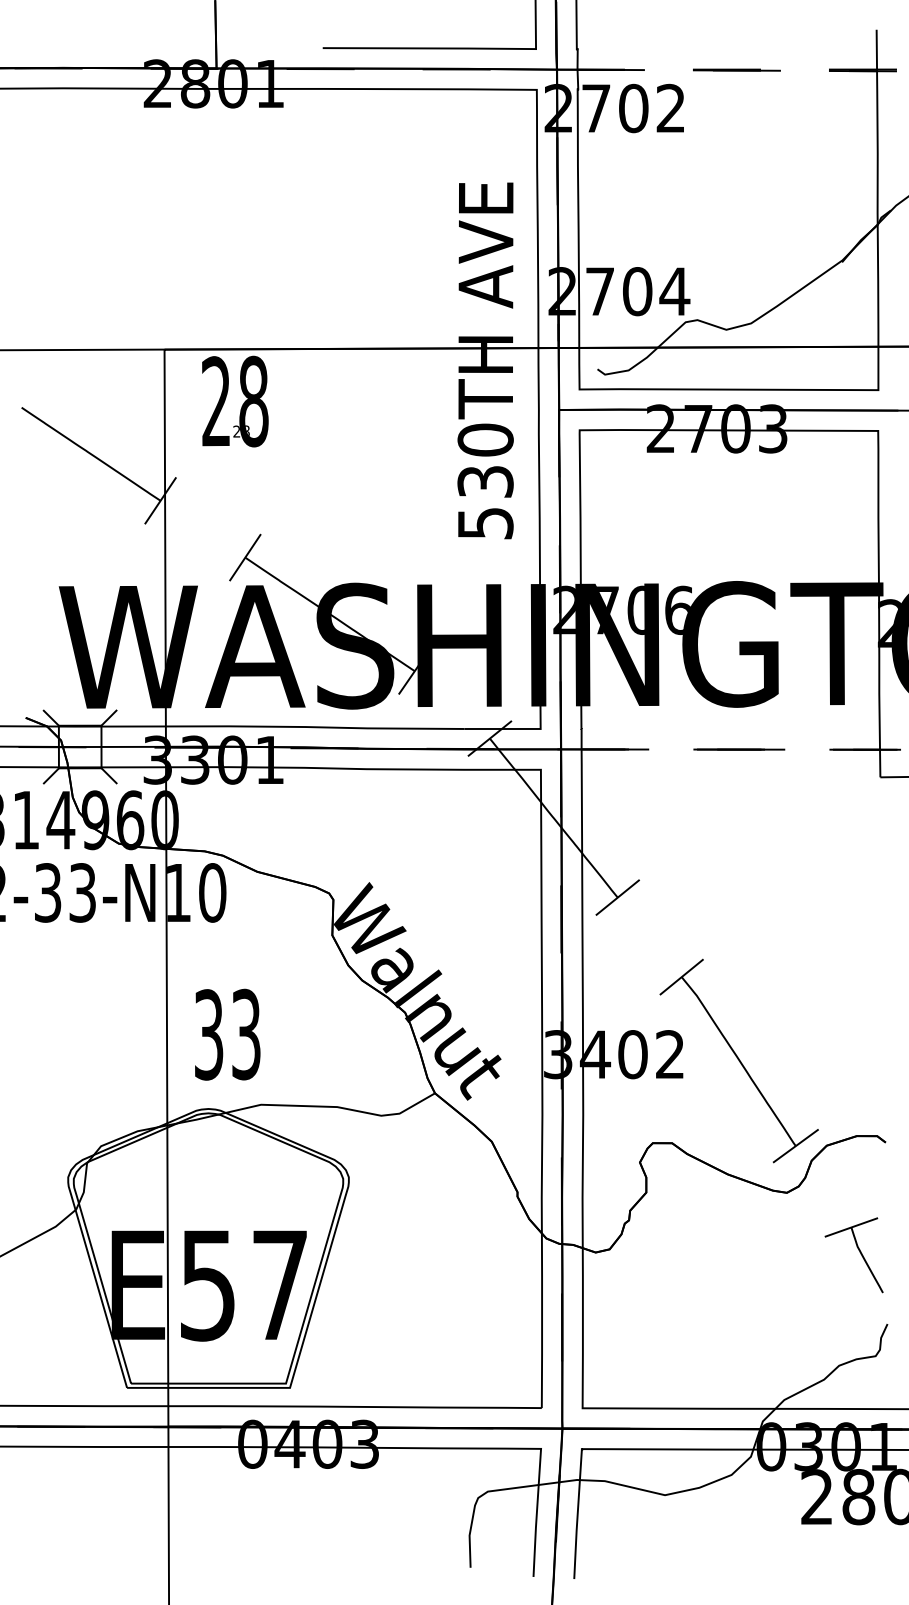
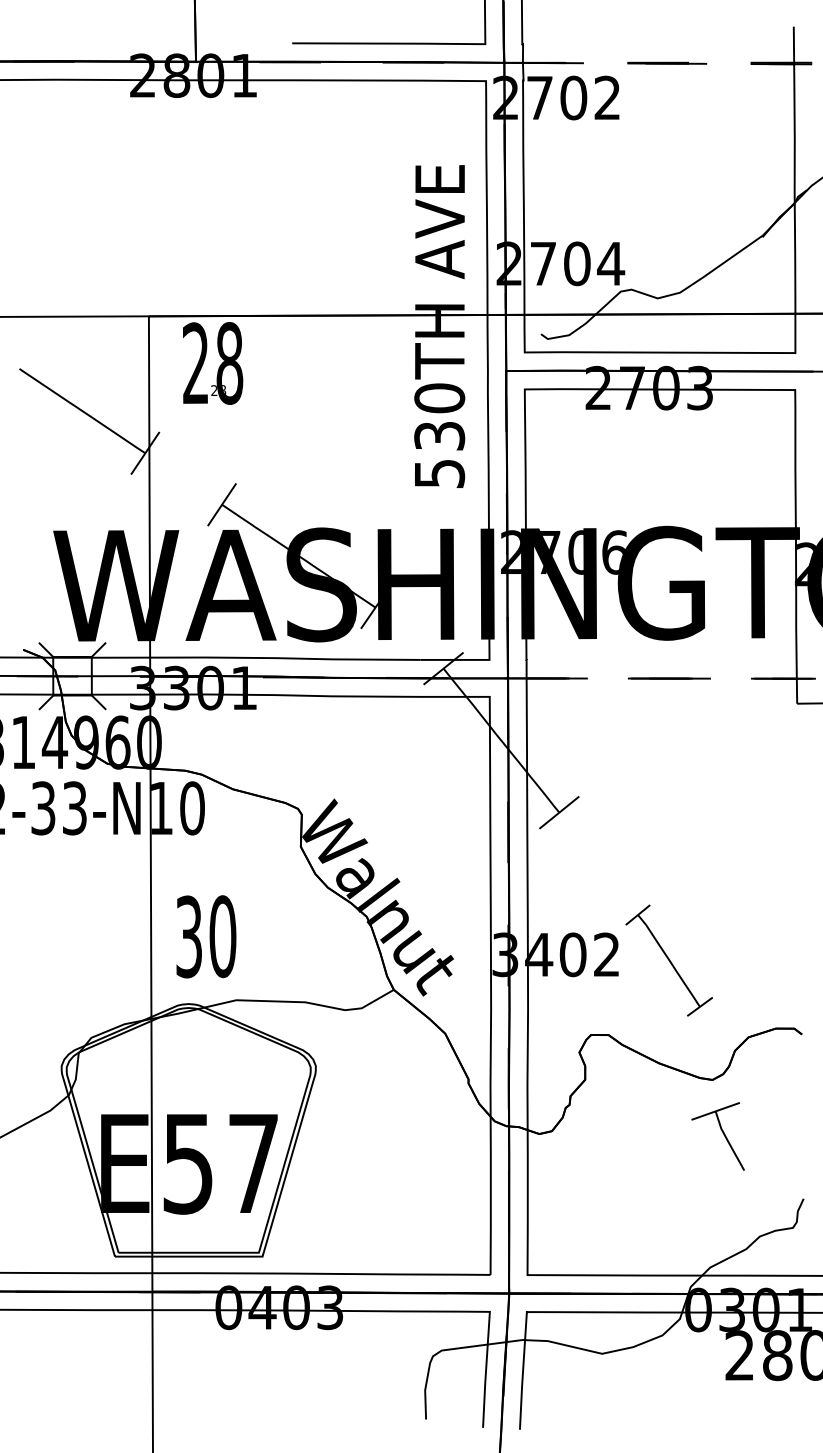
text: (246, 1034) -> (223, 936), 33 -> 30
part: (738, 1060) -> (668, 960), size x0.6
part: (859, 1252) -> (723, 1134), moved

